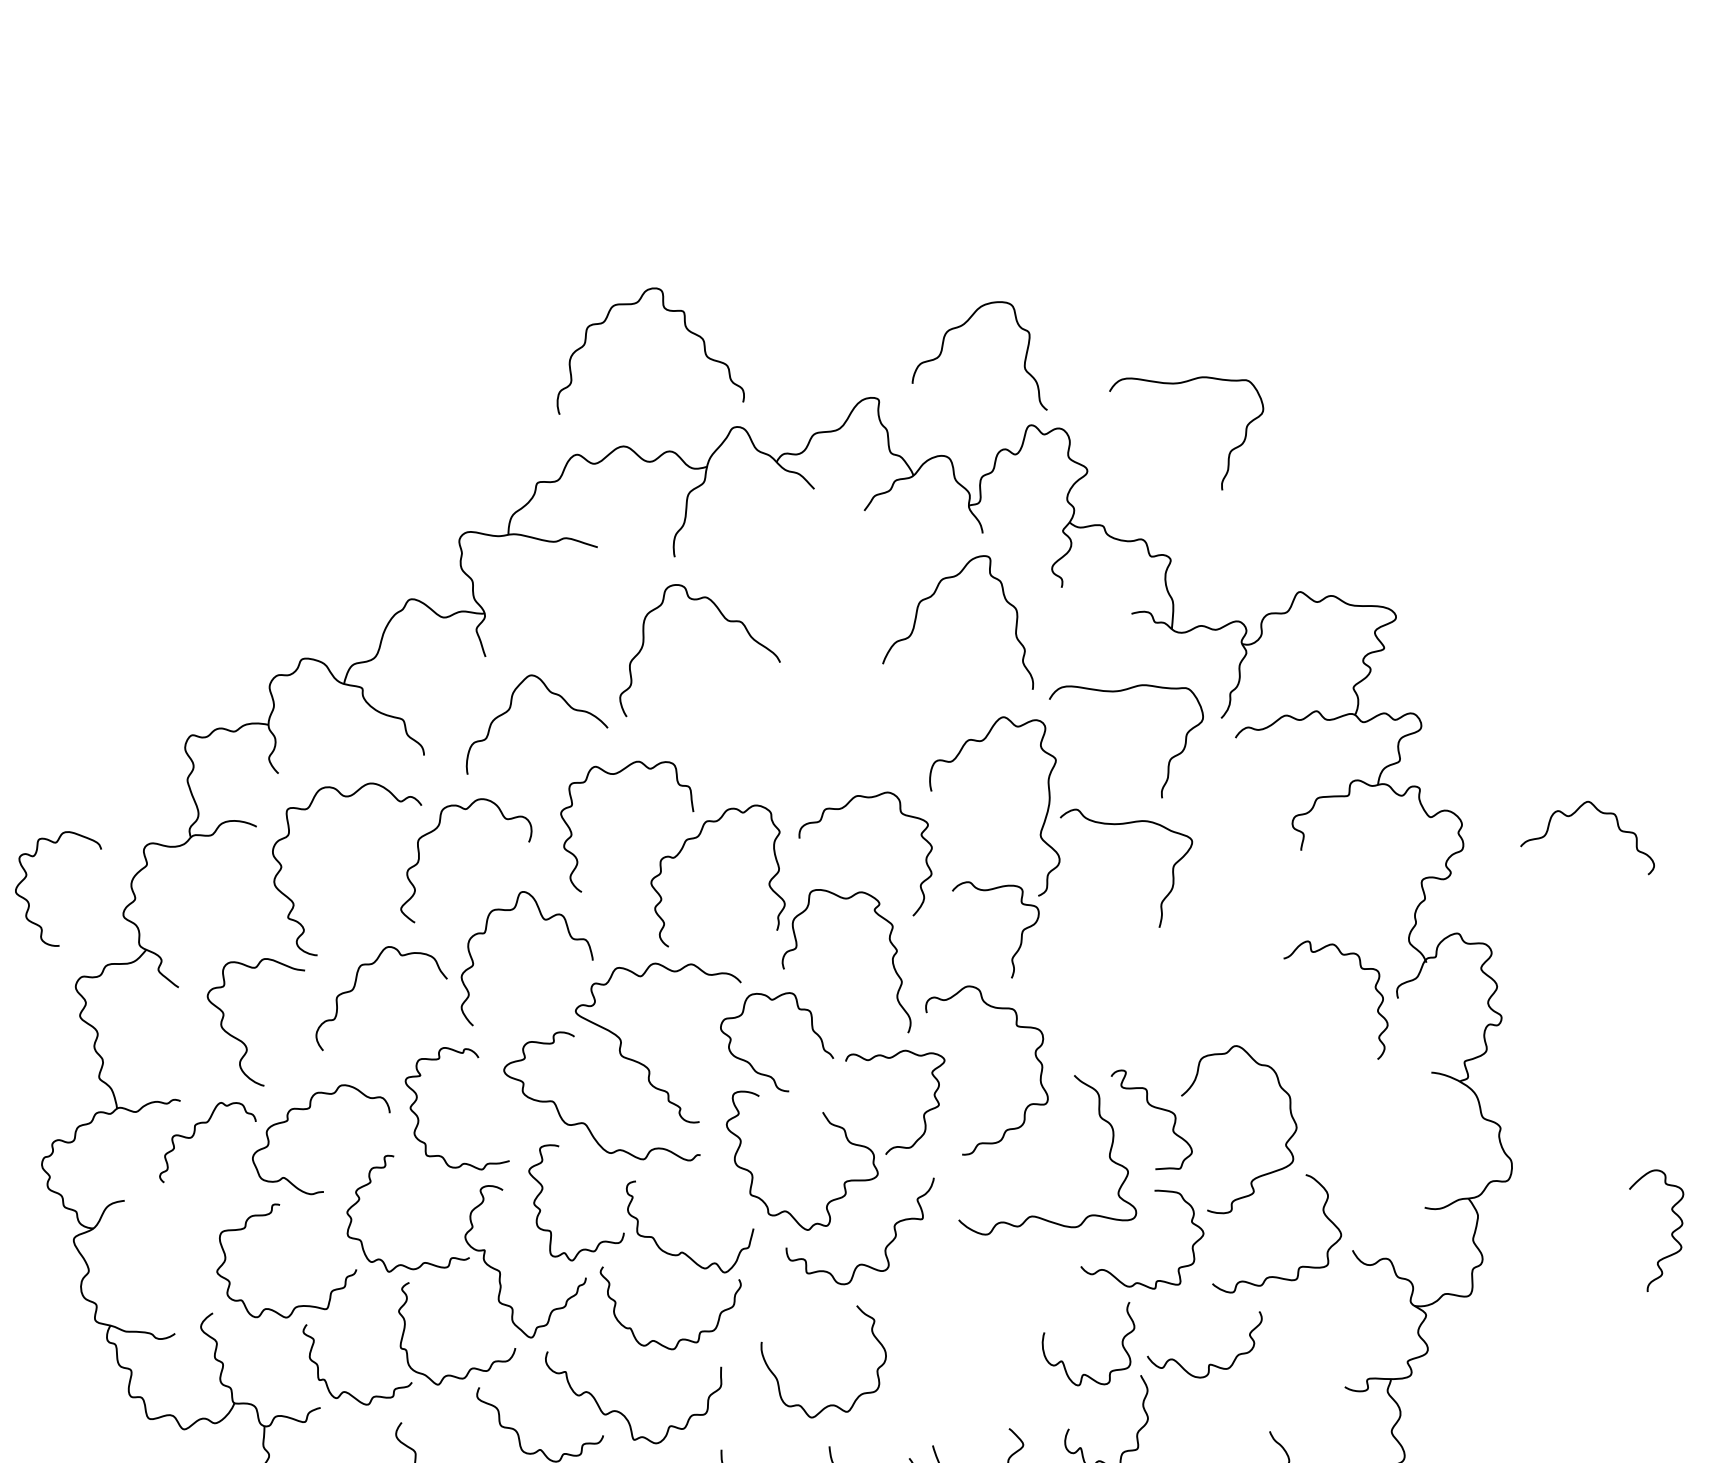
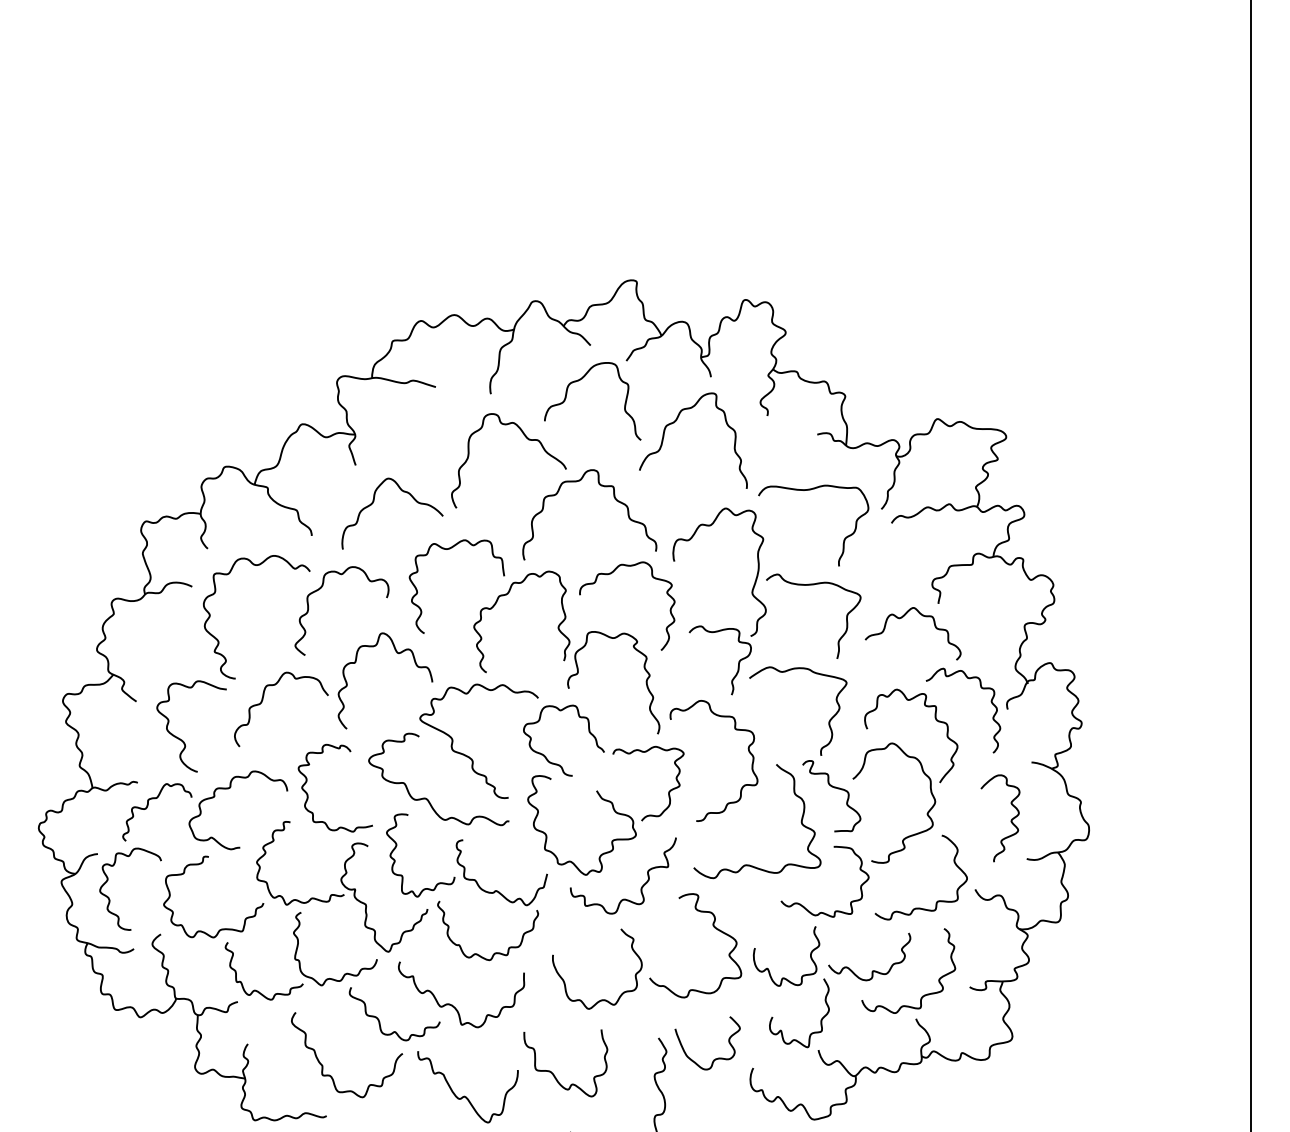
curve: (965, 325) -> (582, 379), moved
curve: (685, 329) -> (614, 499), moved
curve: (1228, 452) -> (886, 319), removed
curve: (1574, 815) -> (903, 617), moved
curve: (30, 903) -> (110, 899), moved
curve: (1147, 1015) -> (828, 721), added
curve: (1298, 1015) -> (936, 721), added
curve: (1670, 1233) -> (1010, 820), moved
curve: (986, 1303) -> (713, 927), added
curve: (1278, 1398) -> (922, 995), added

